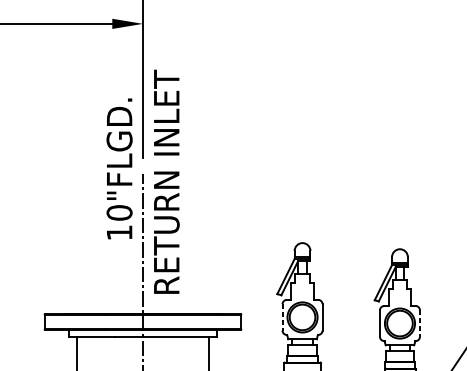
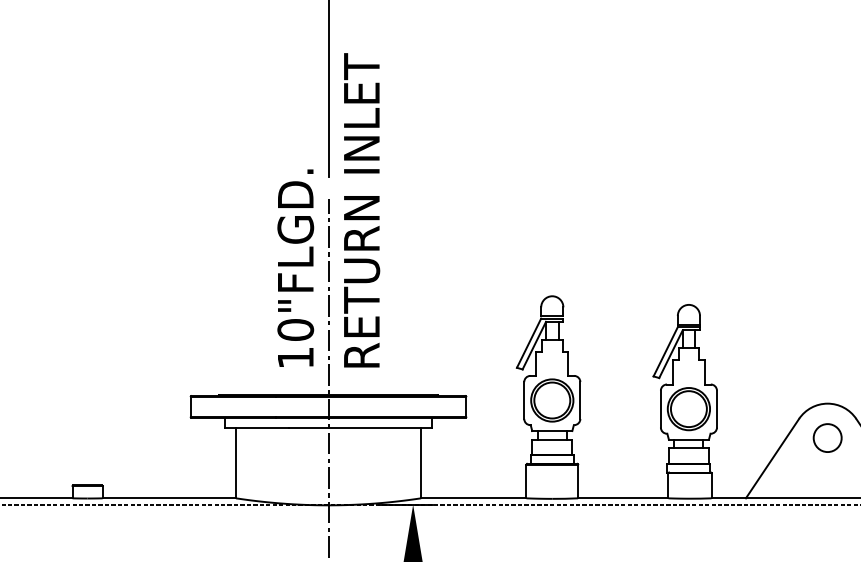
text: (119, 168) -> (295, 267), moved
line: (282, 318) -> (524, 401), dashed -> solid
line: (419, 323) -> (716, 409), dashed -> solid

